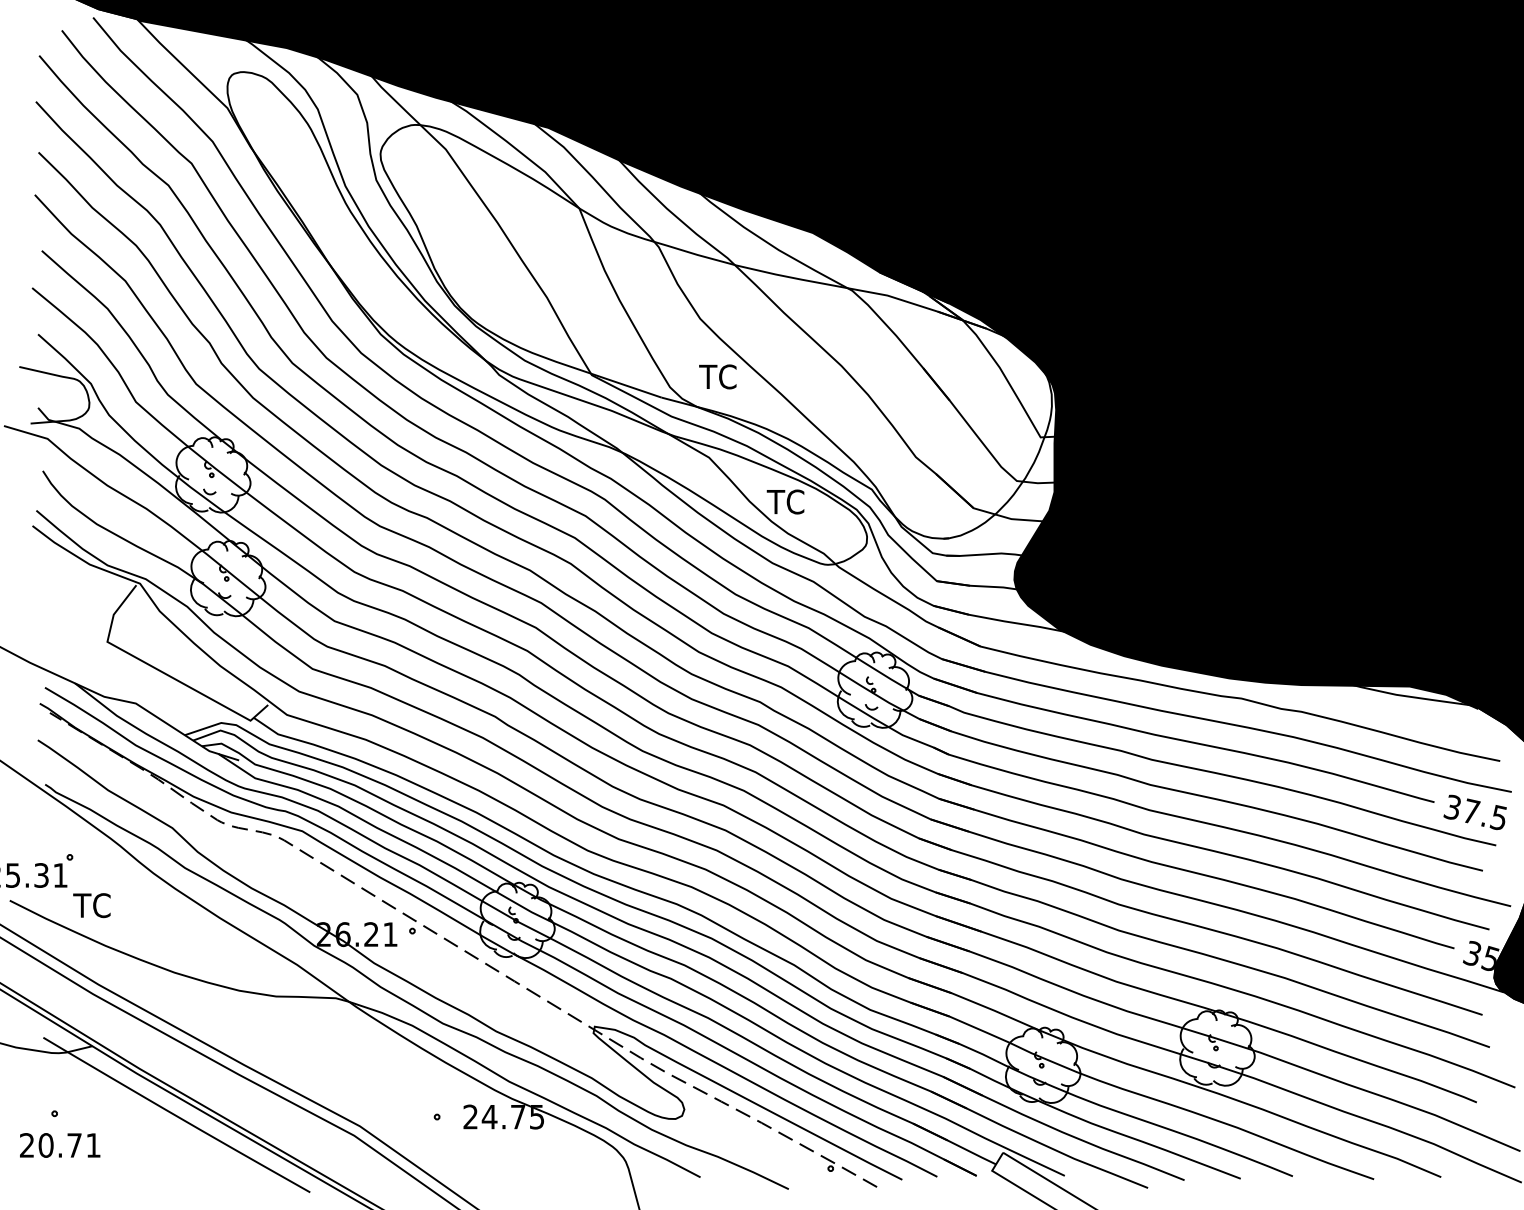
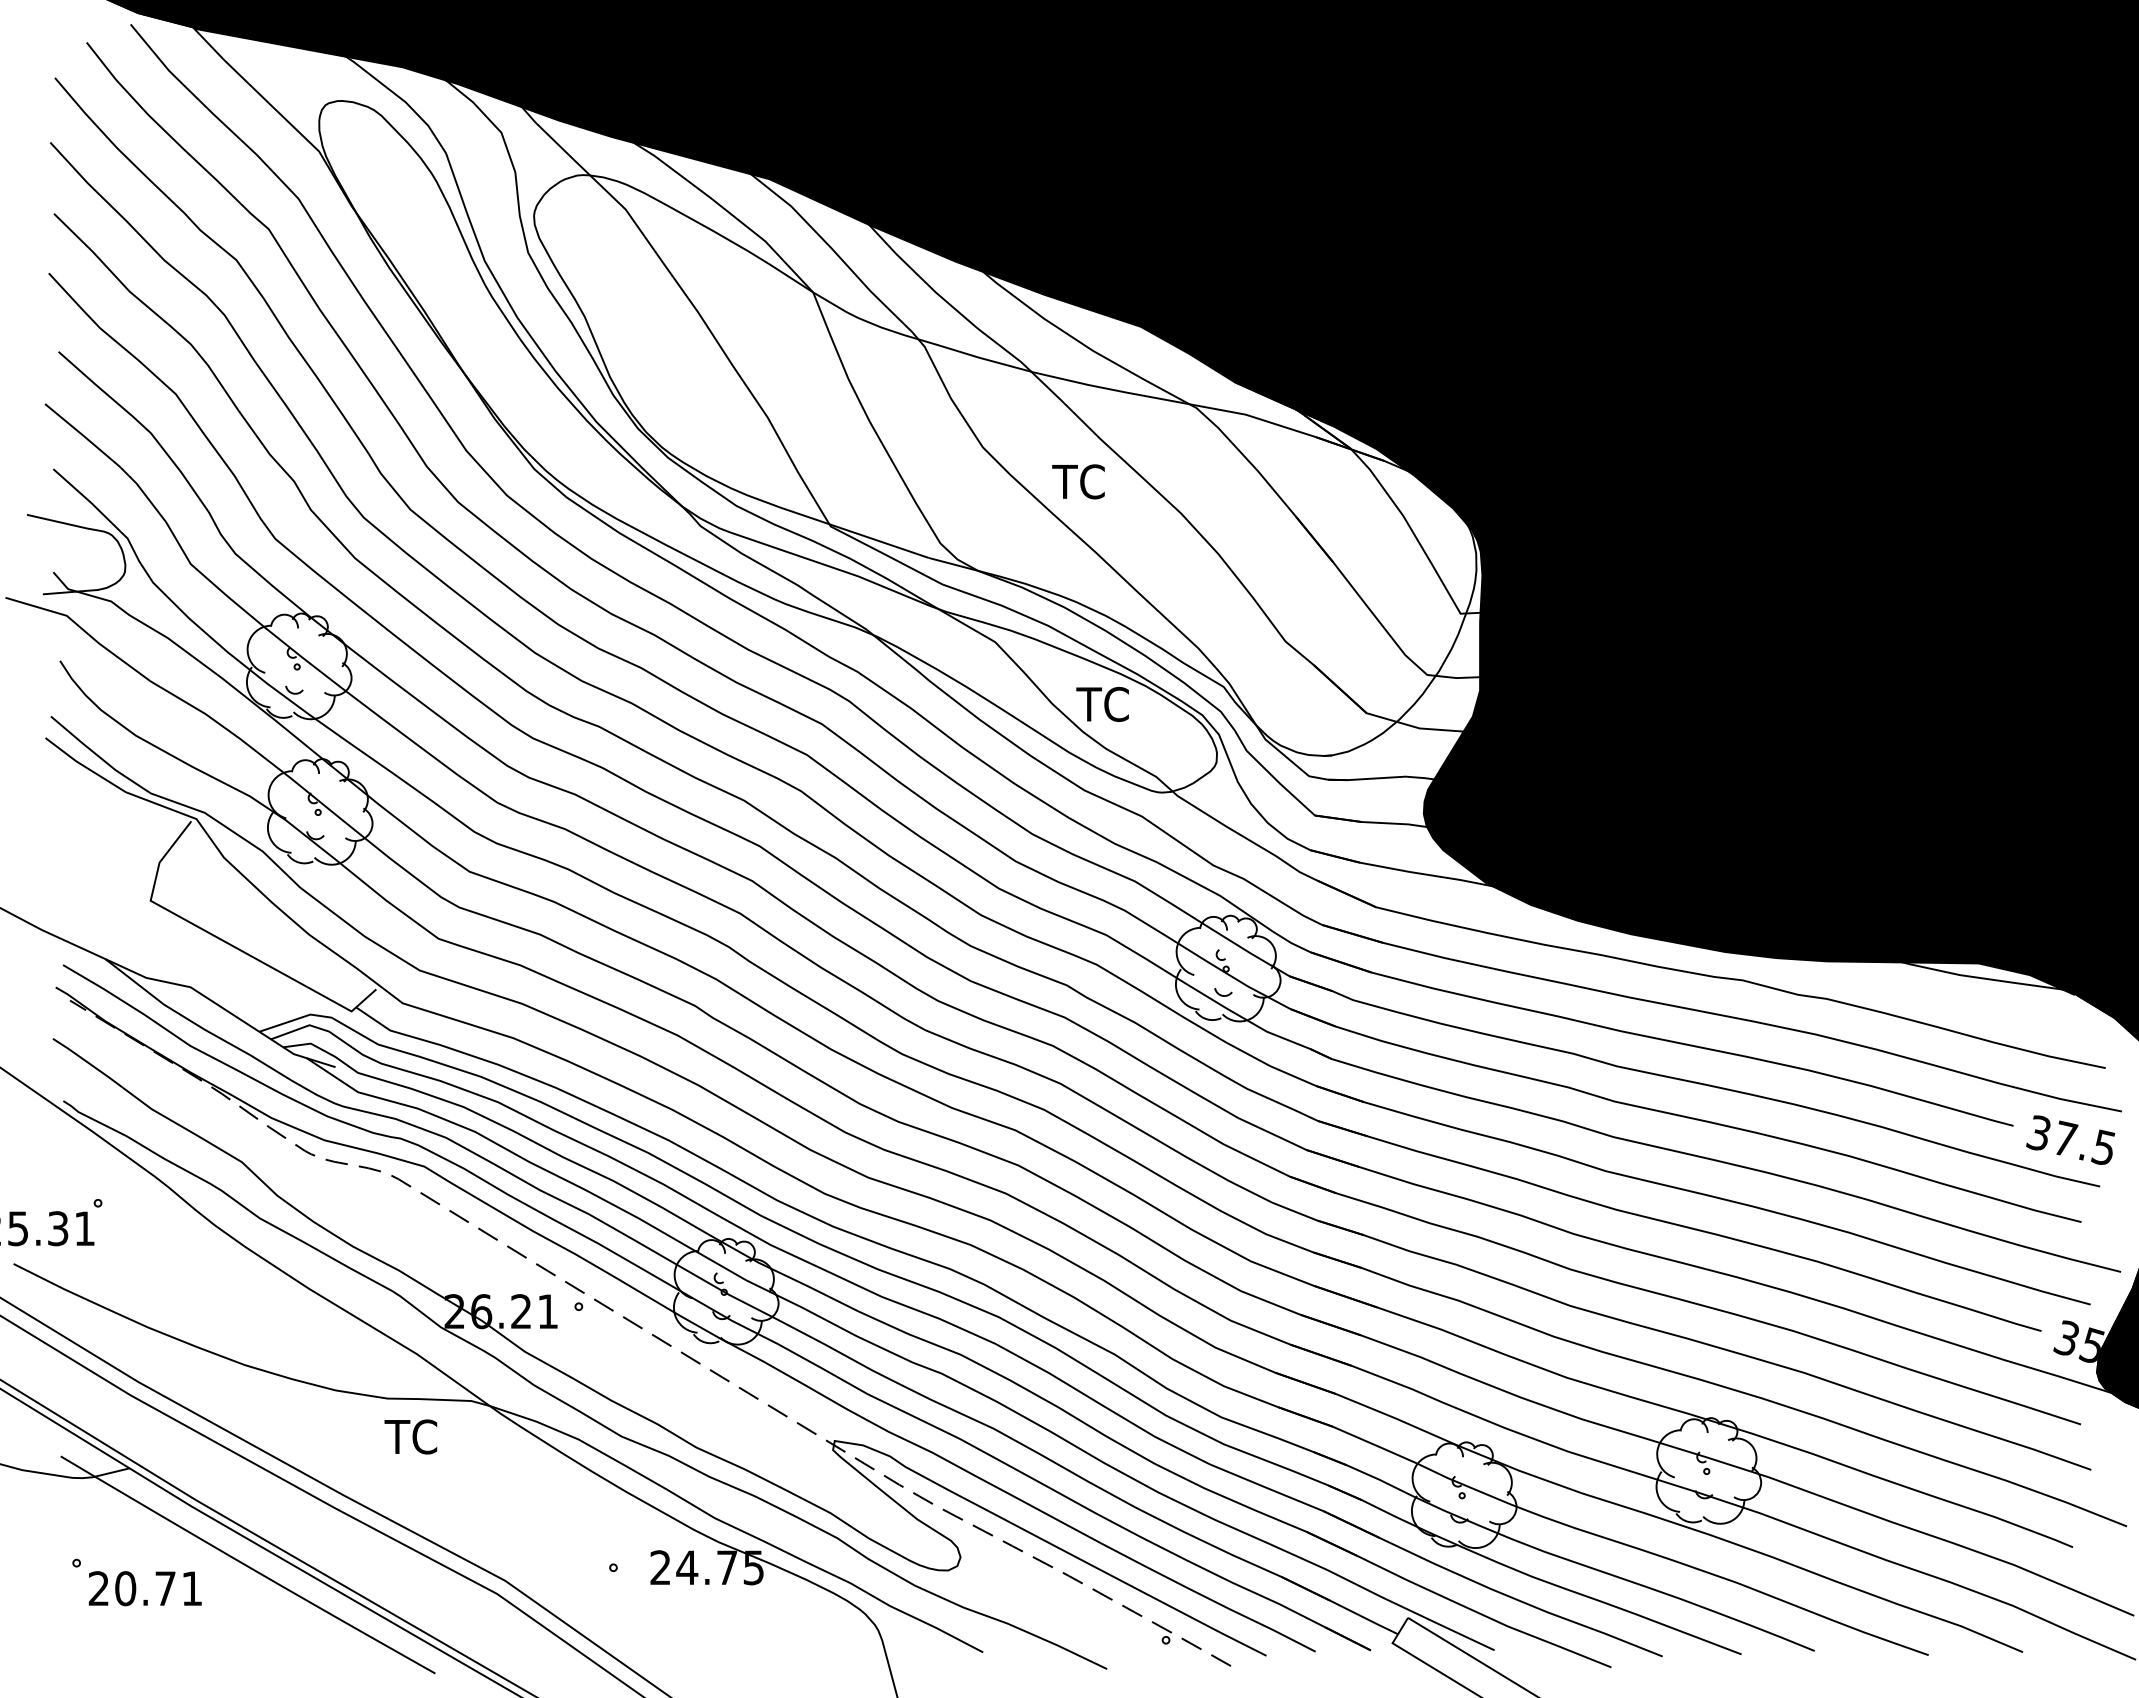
text: (717, 376) -> (1078, 481), moved
text: (91, 905) -> (410, 1436), moved
text: (59, 1145) -> (144, 1588), moved

